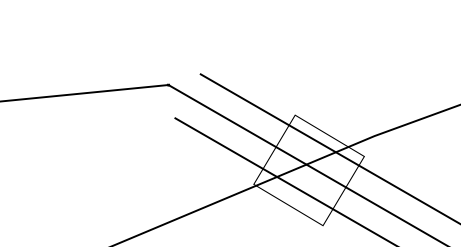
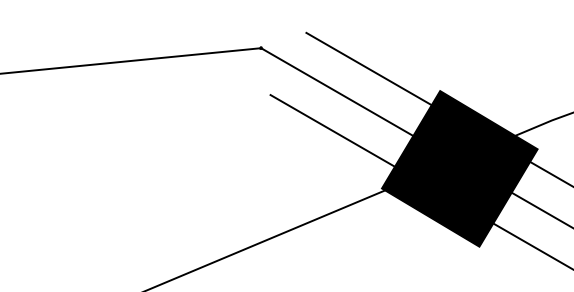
fill: (308, 170) -> (458, 168), added

